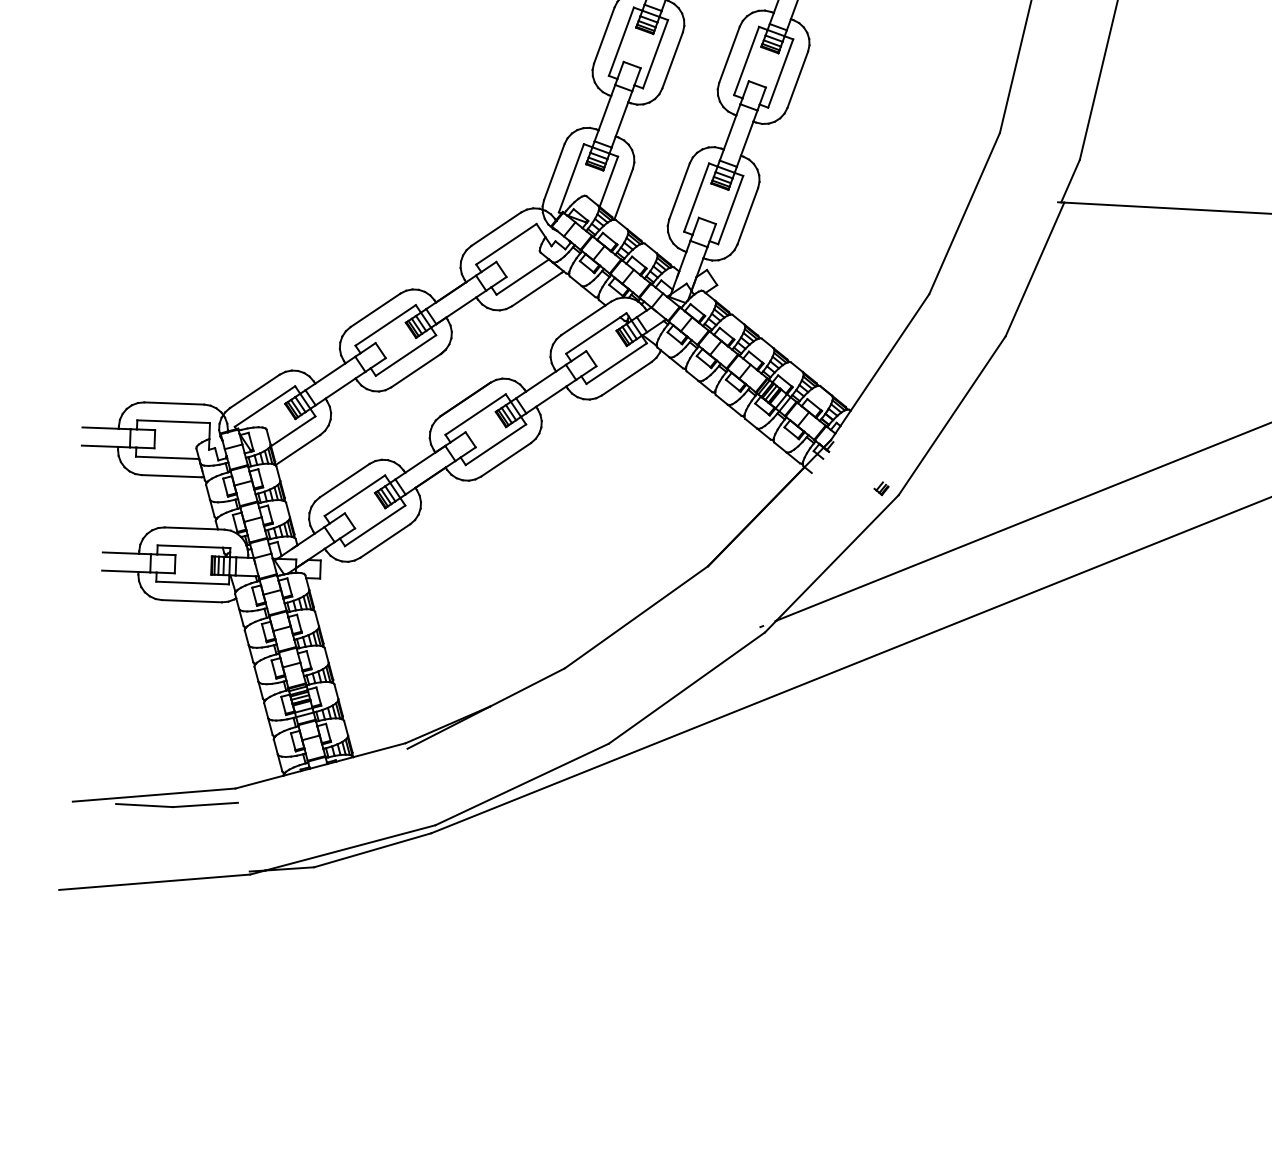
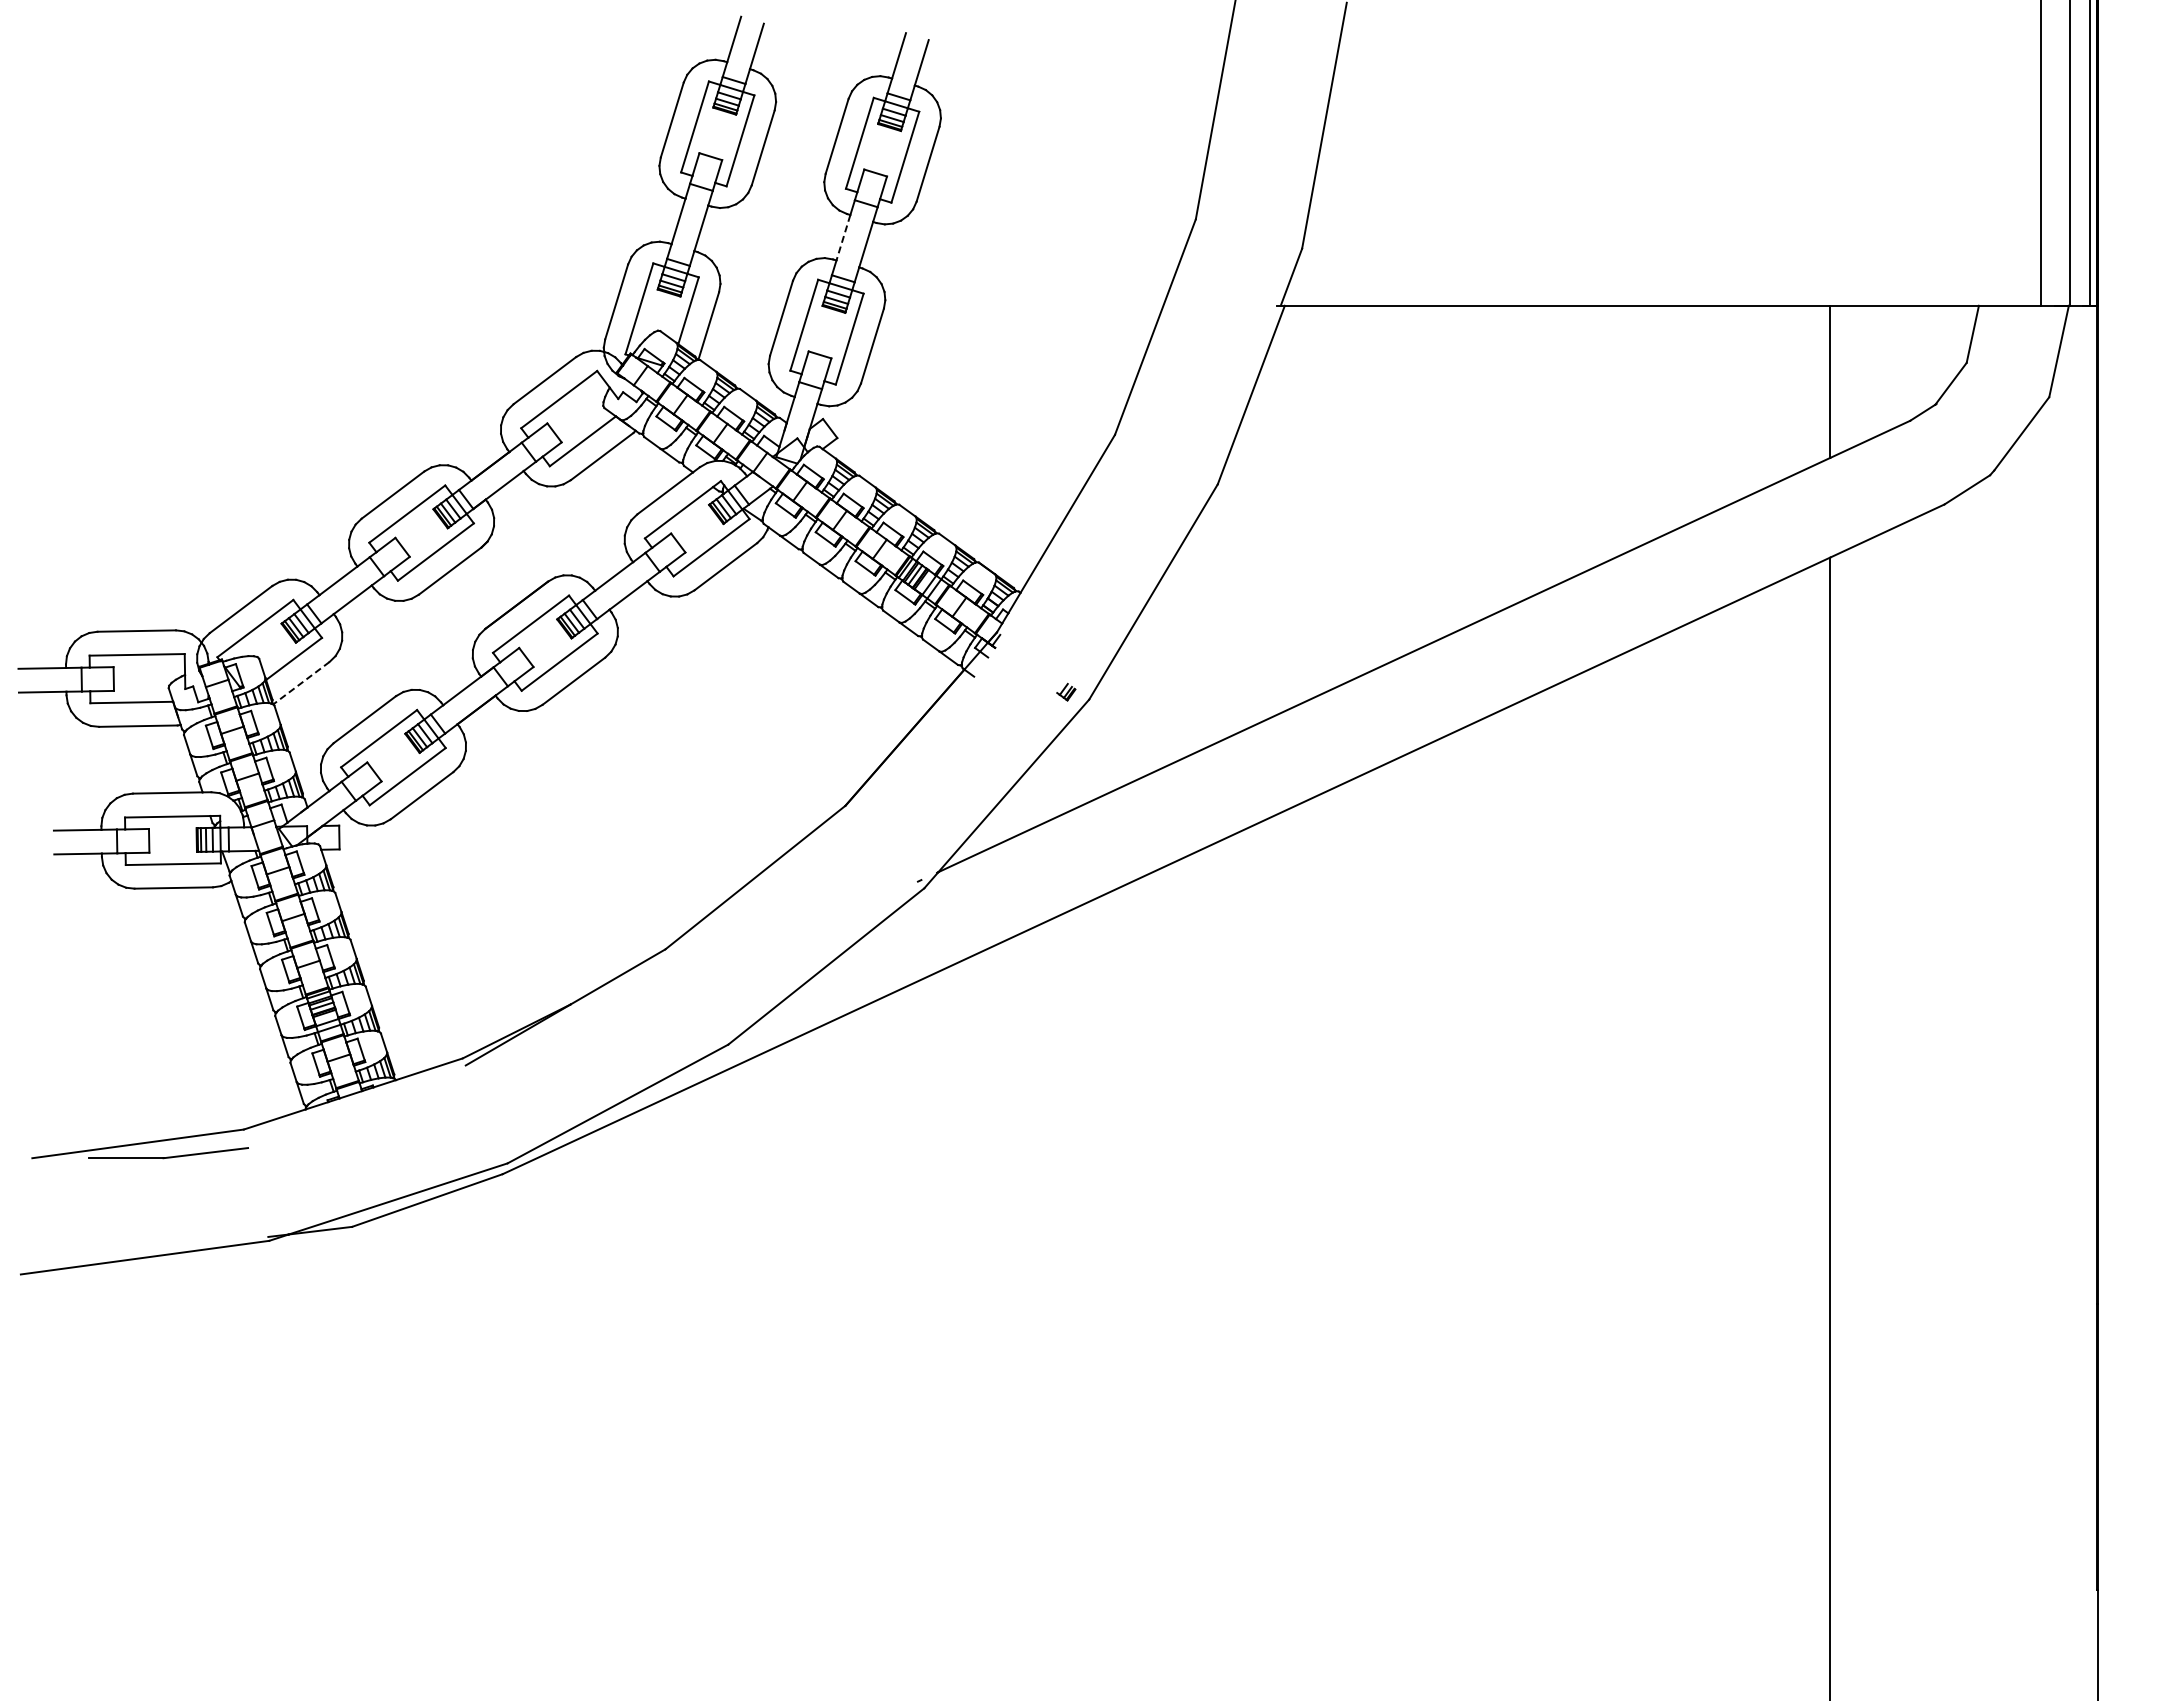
line: (730, 132) -> (843, 237), solid -> dashed
line: (297, 450) -> (301, 683), solid -> dashed

